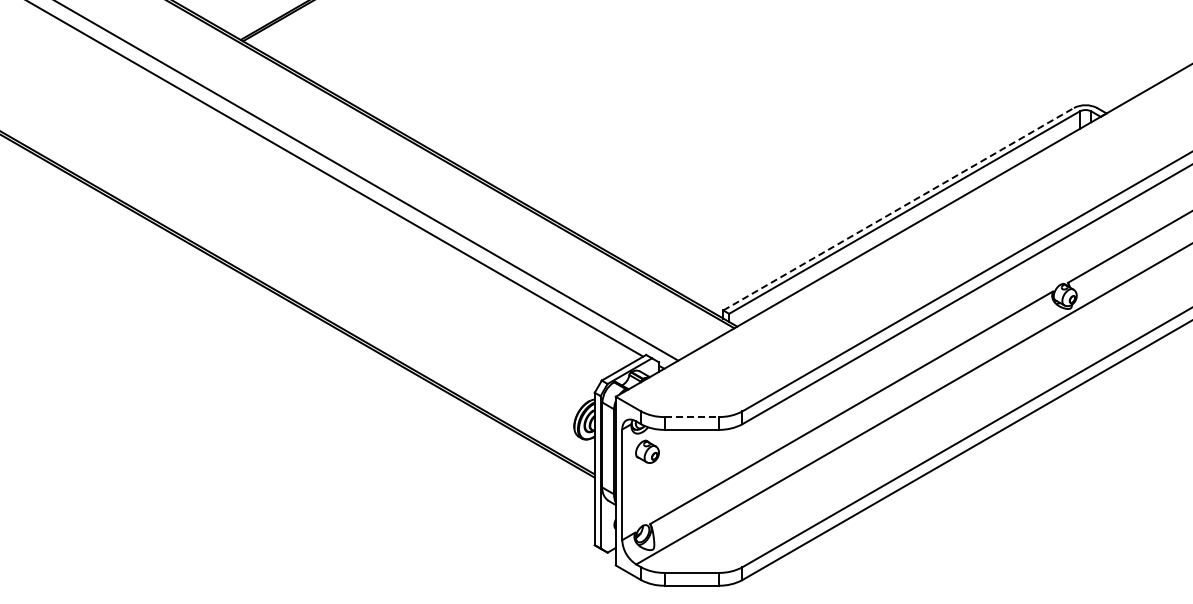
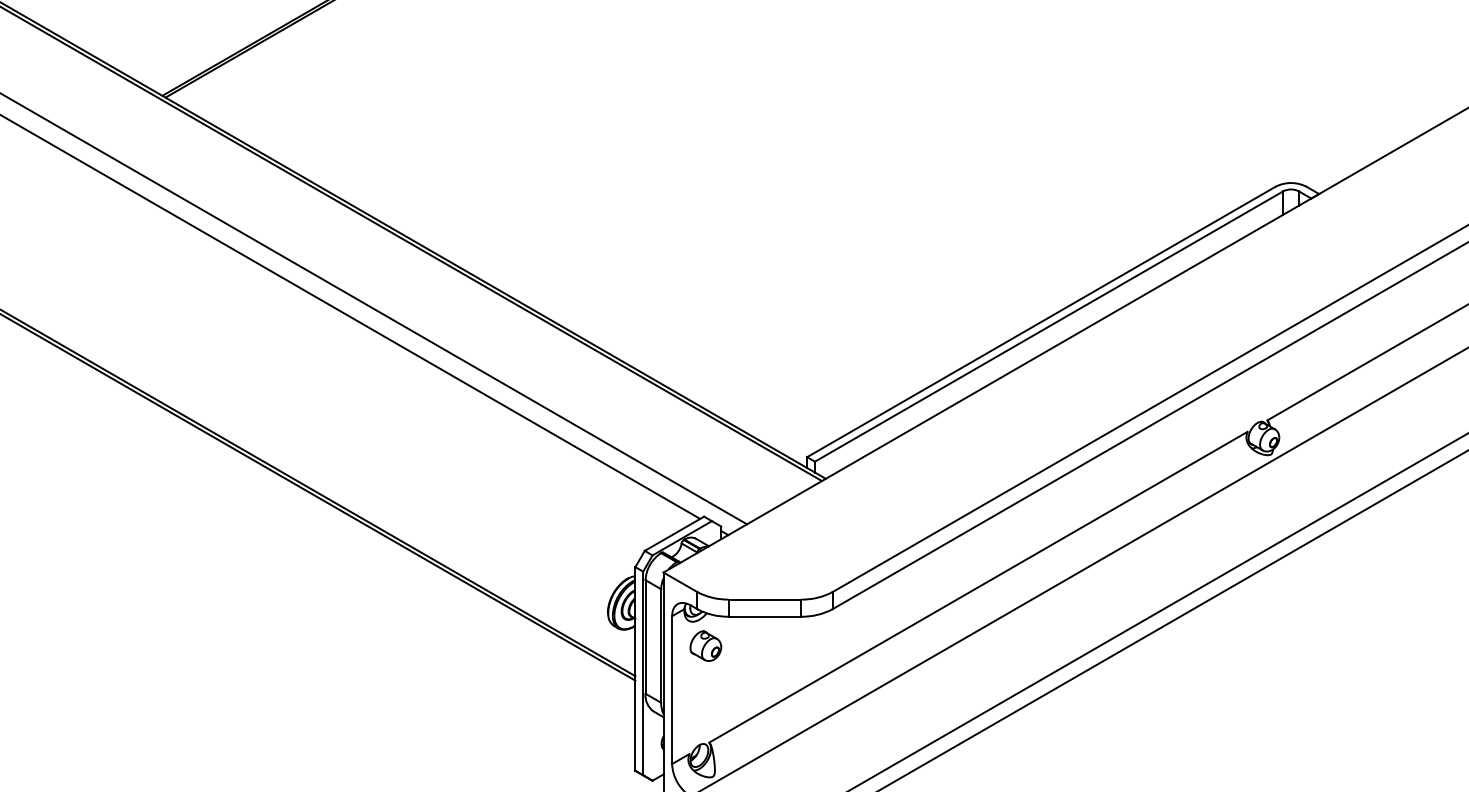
line: (899, 209) -> (1042, 322), dashed -> solid
line: (692, 417) -> (765, 600), dashed -> solid

